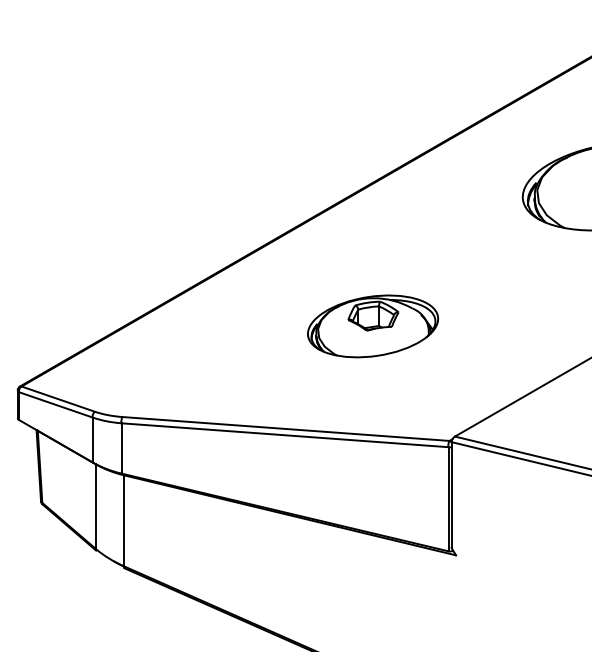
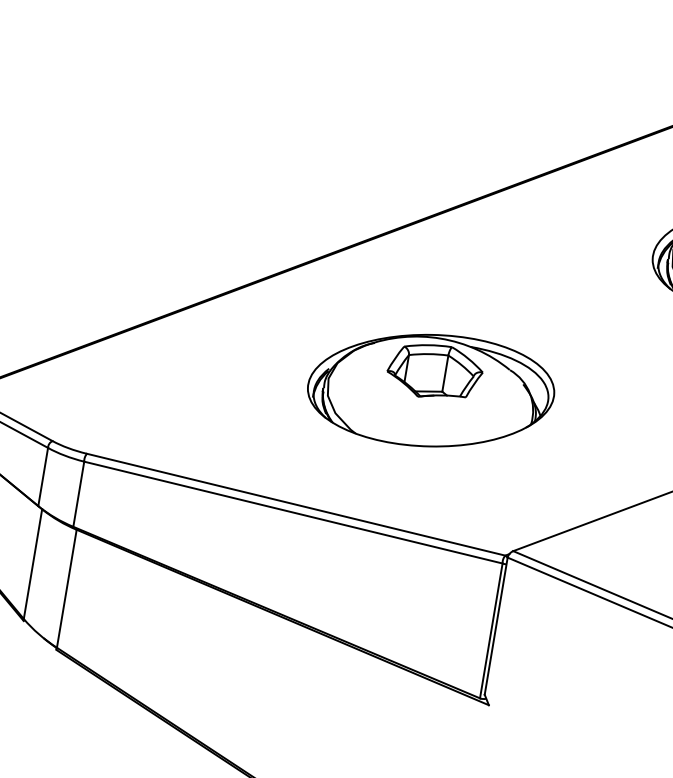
part: (372, 326) -> (430, 390), size x1.43

